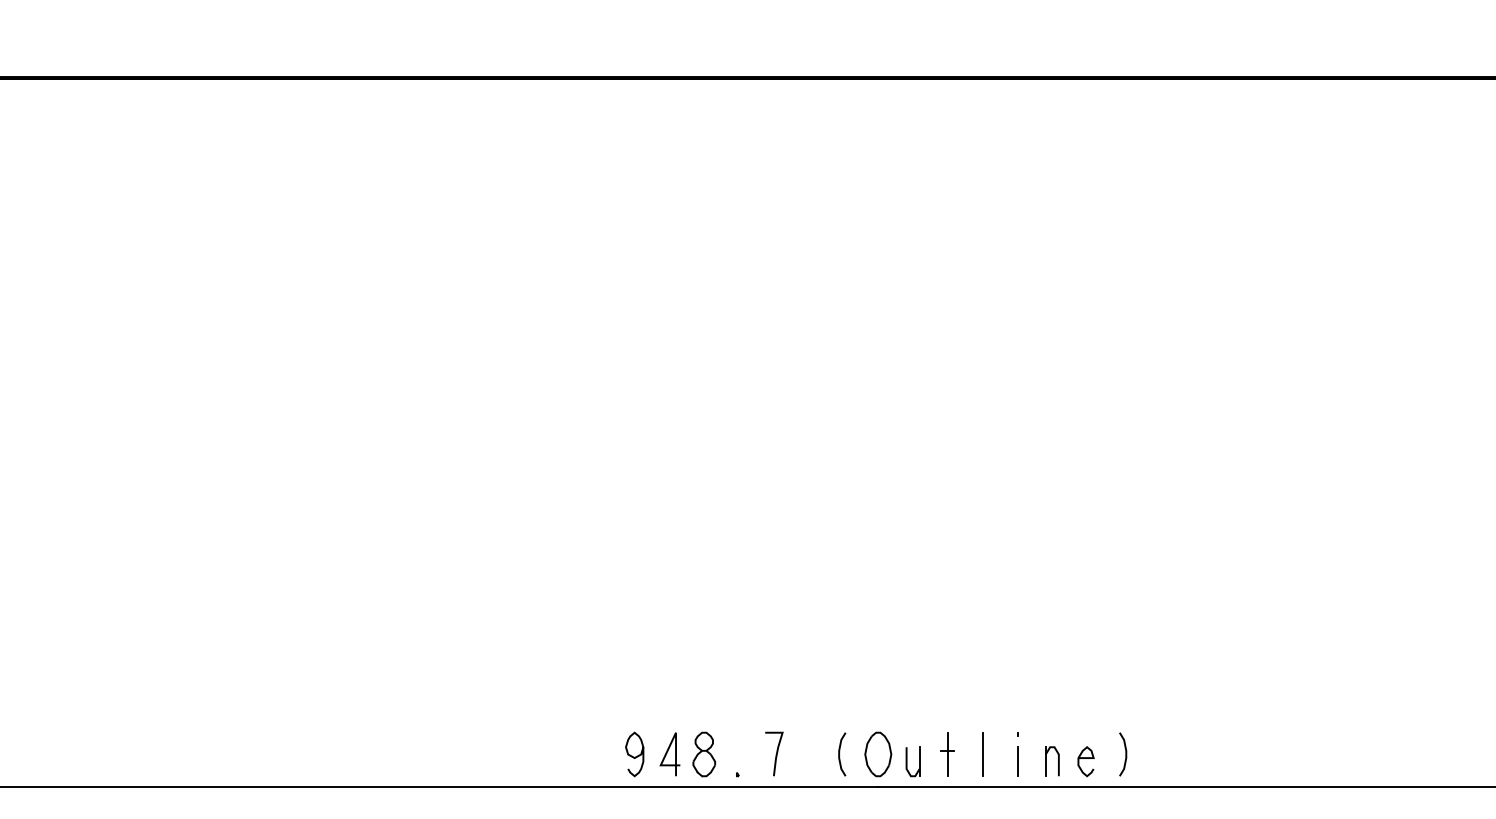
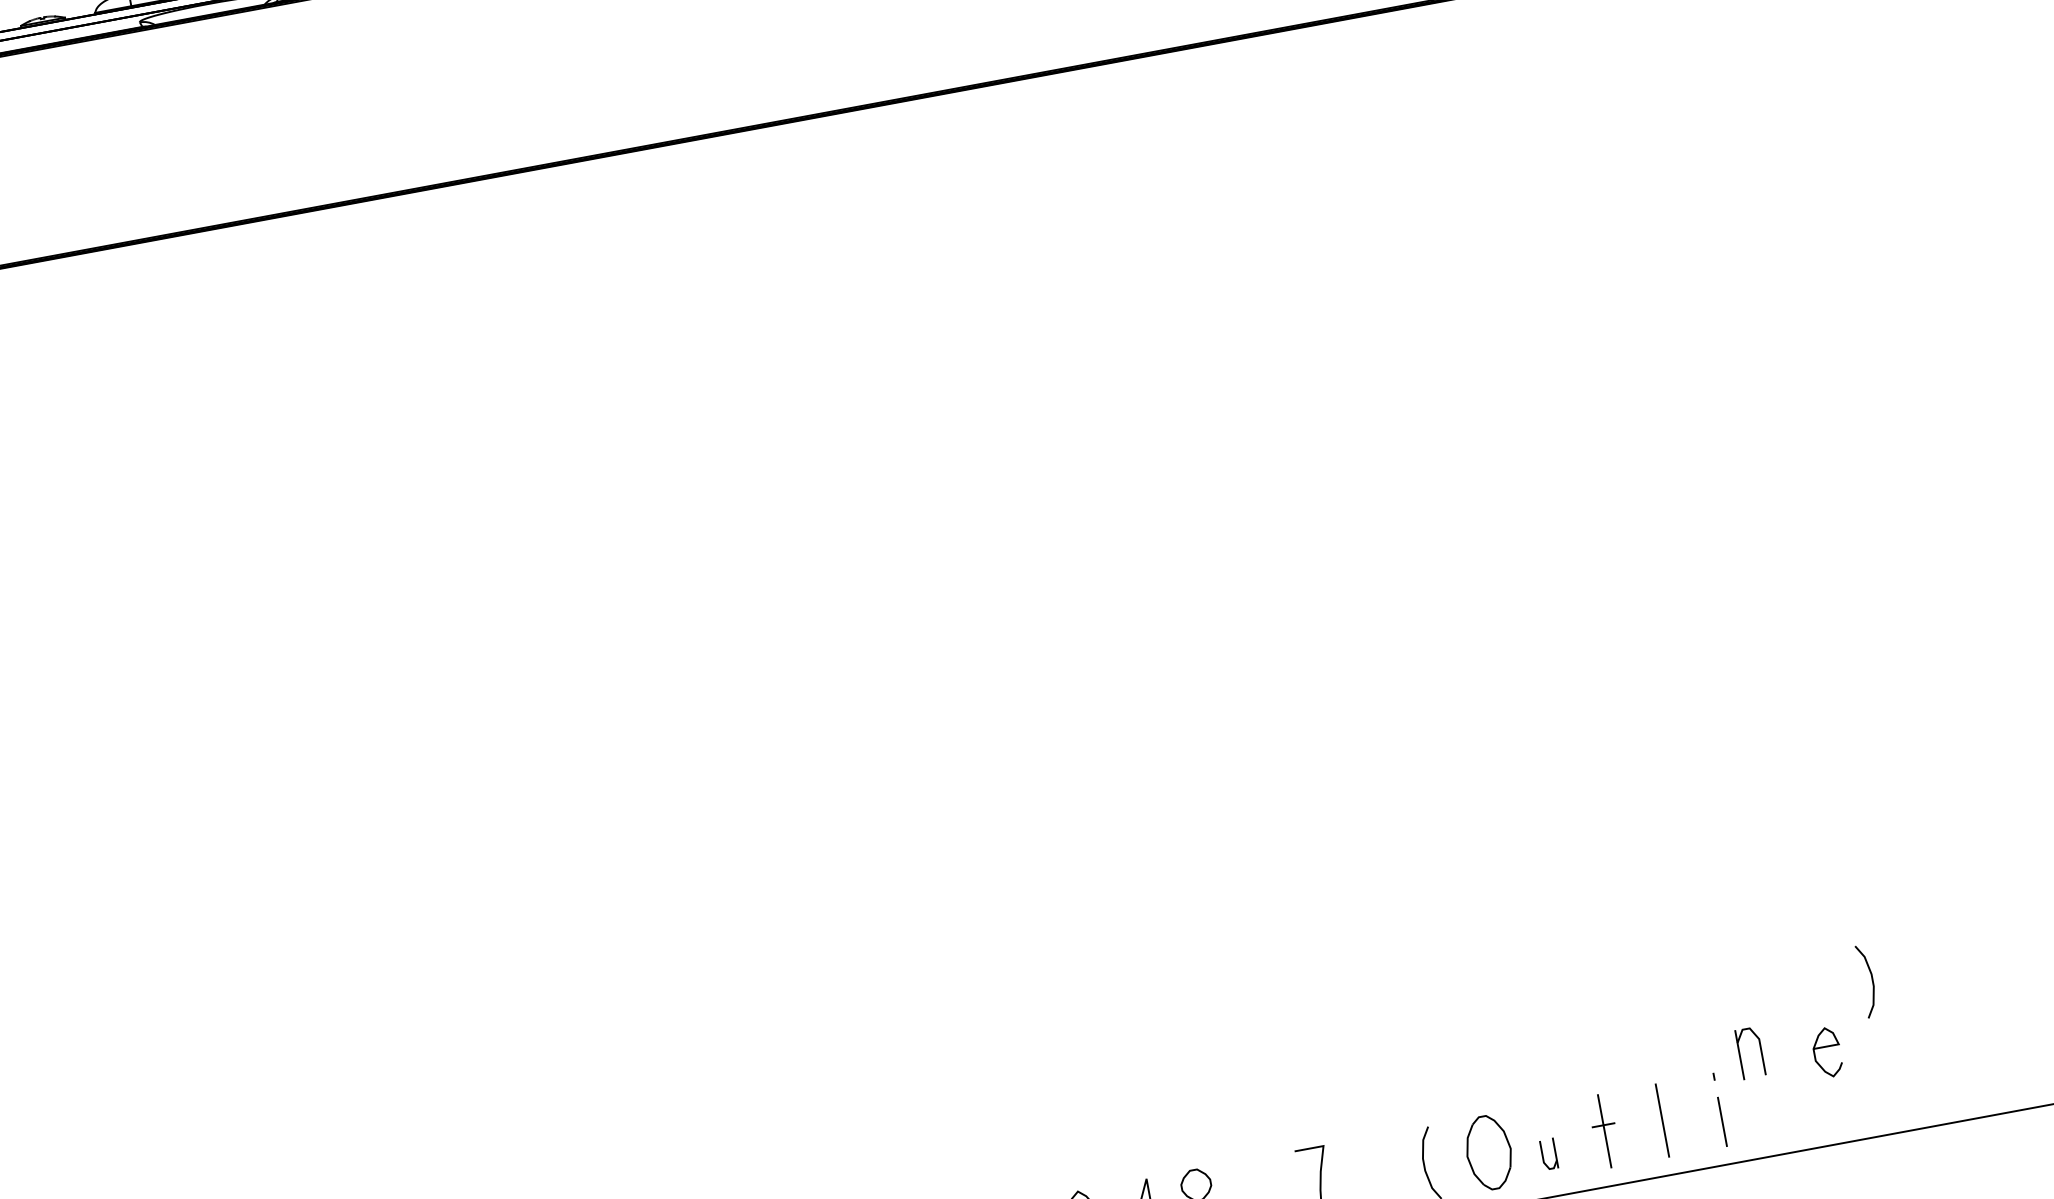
curve: (1125, 754) -> (1871, 980), moved
curve: (1085, 758) -> (1825, 1047), moved
part: (912, 761) -> (1548, 1153), size x0.6
part: (1052, 761) -> (1750, 1052), moved

